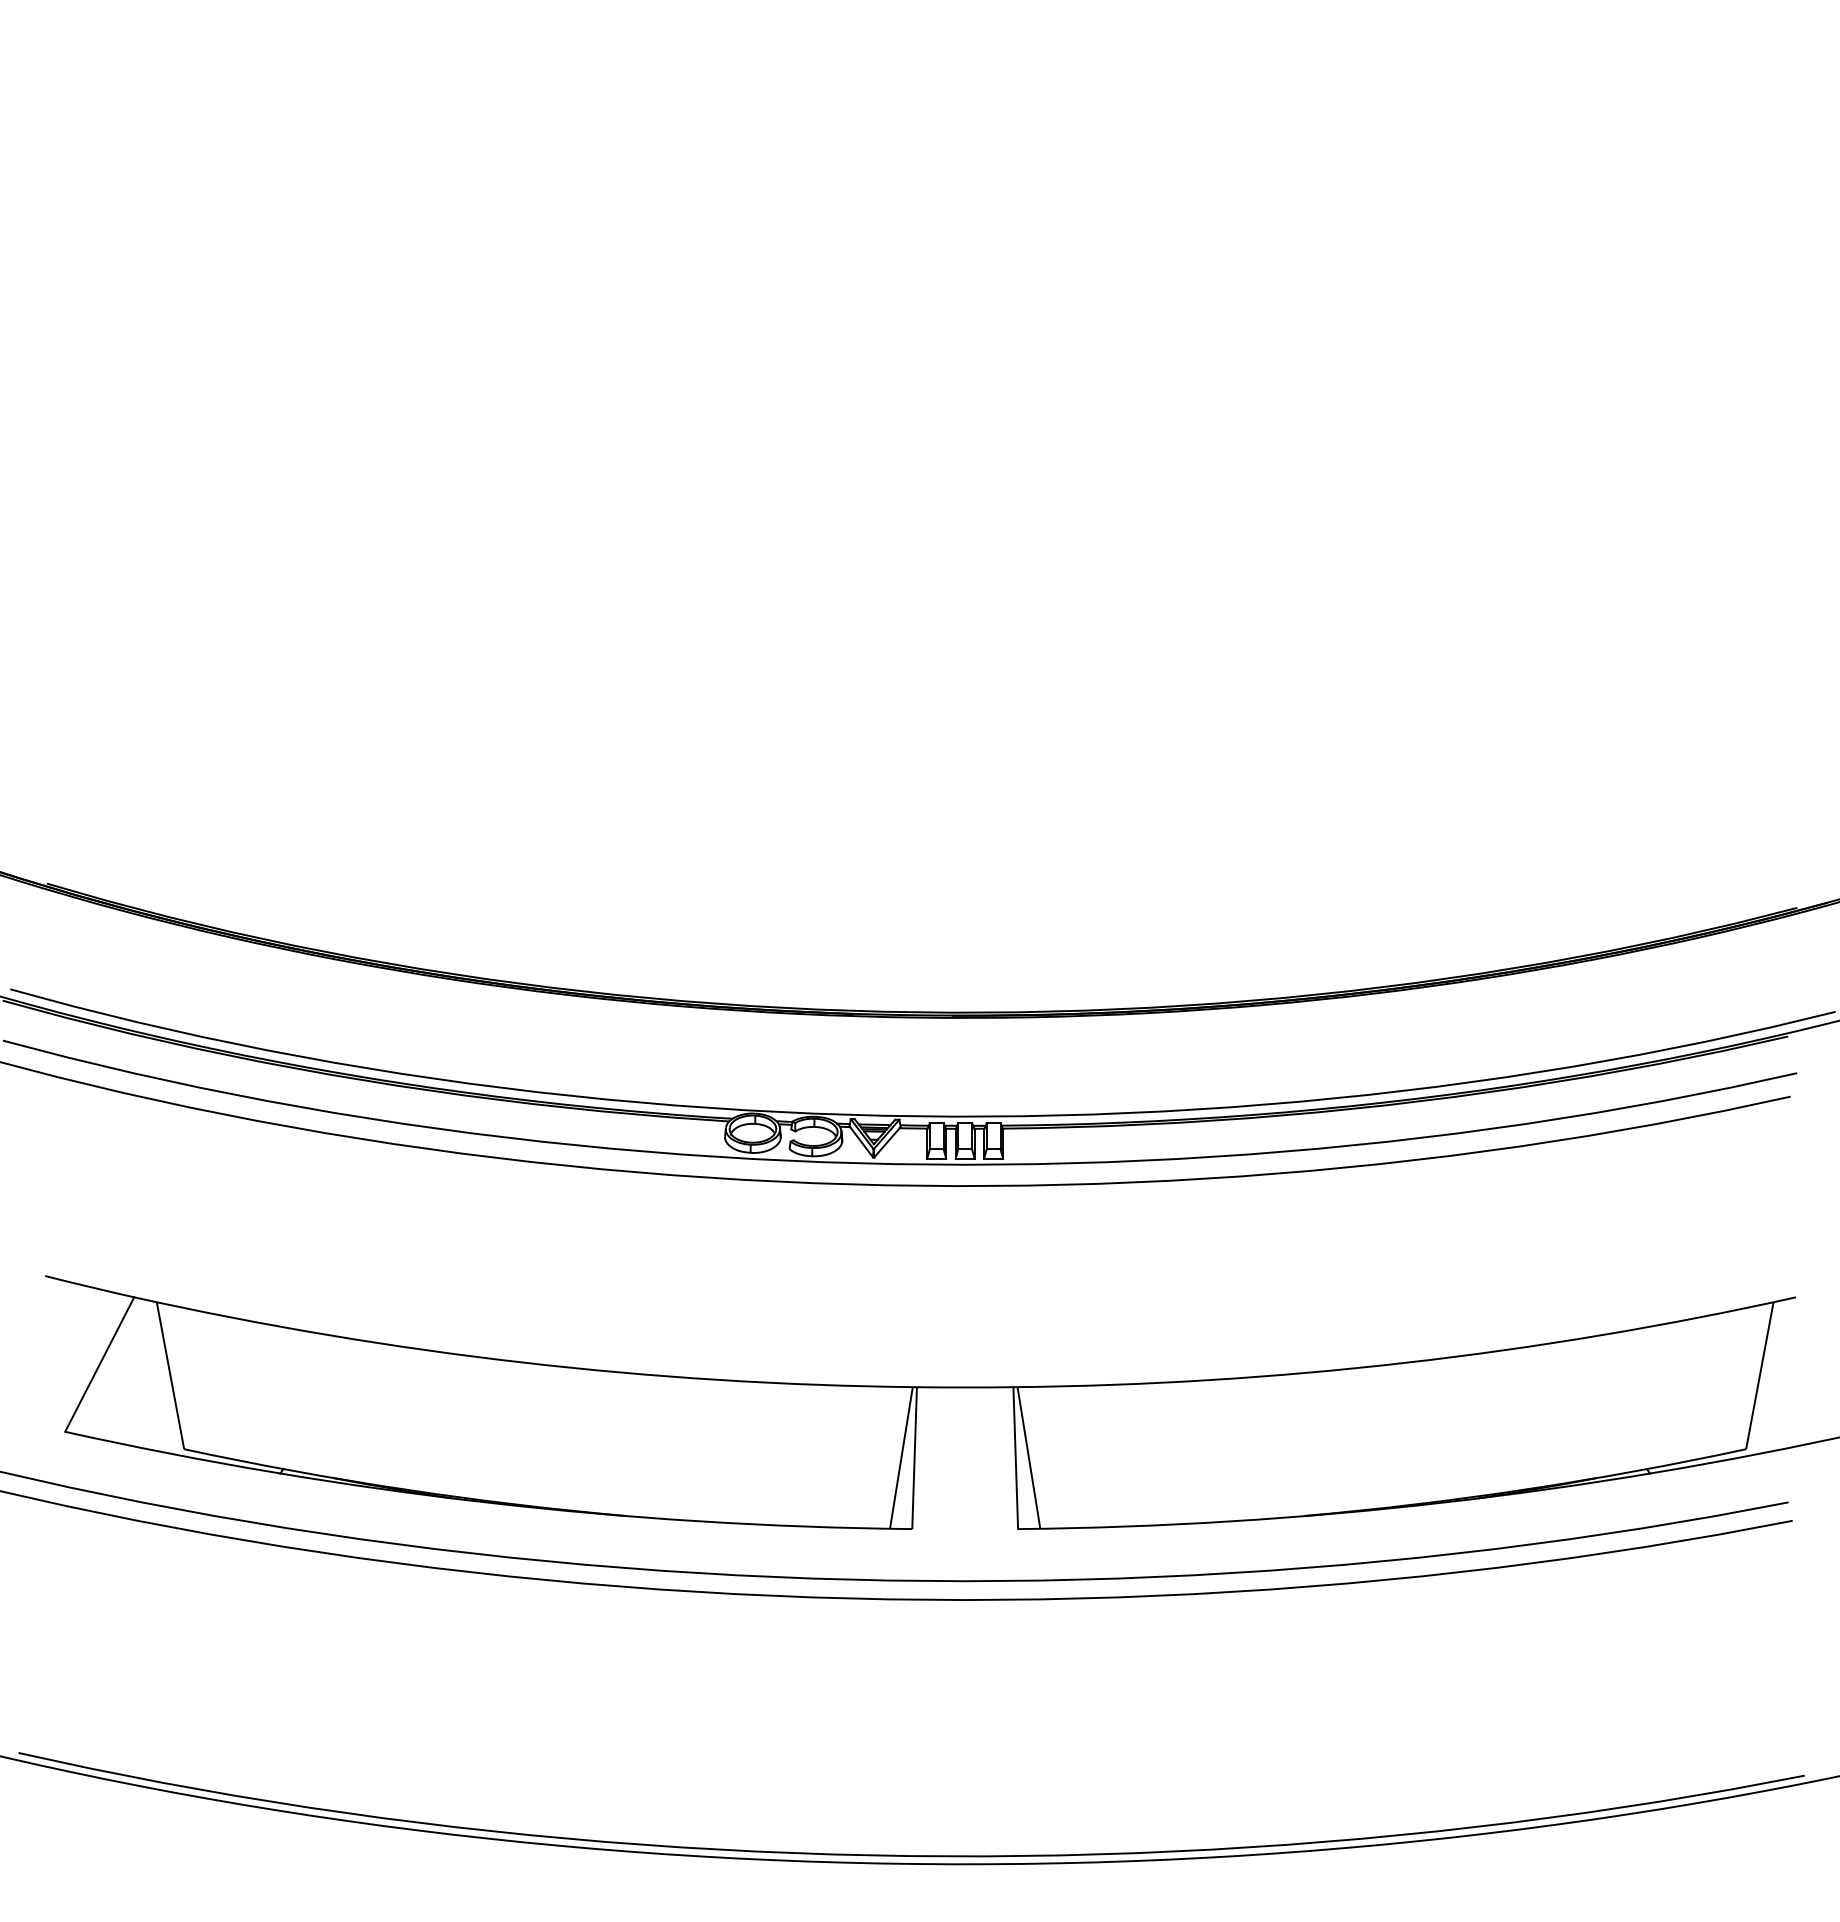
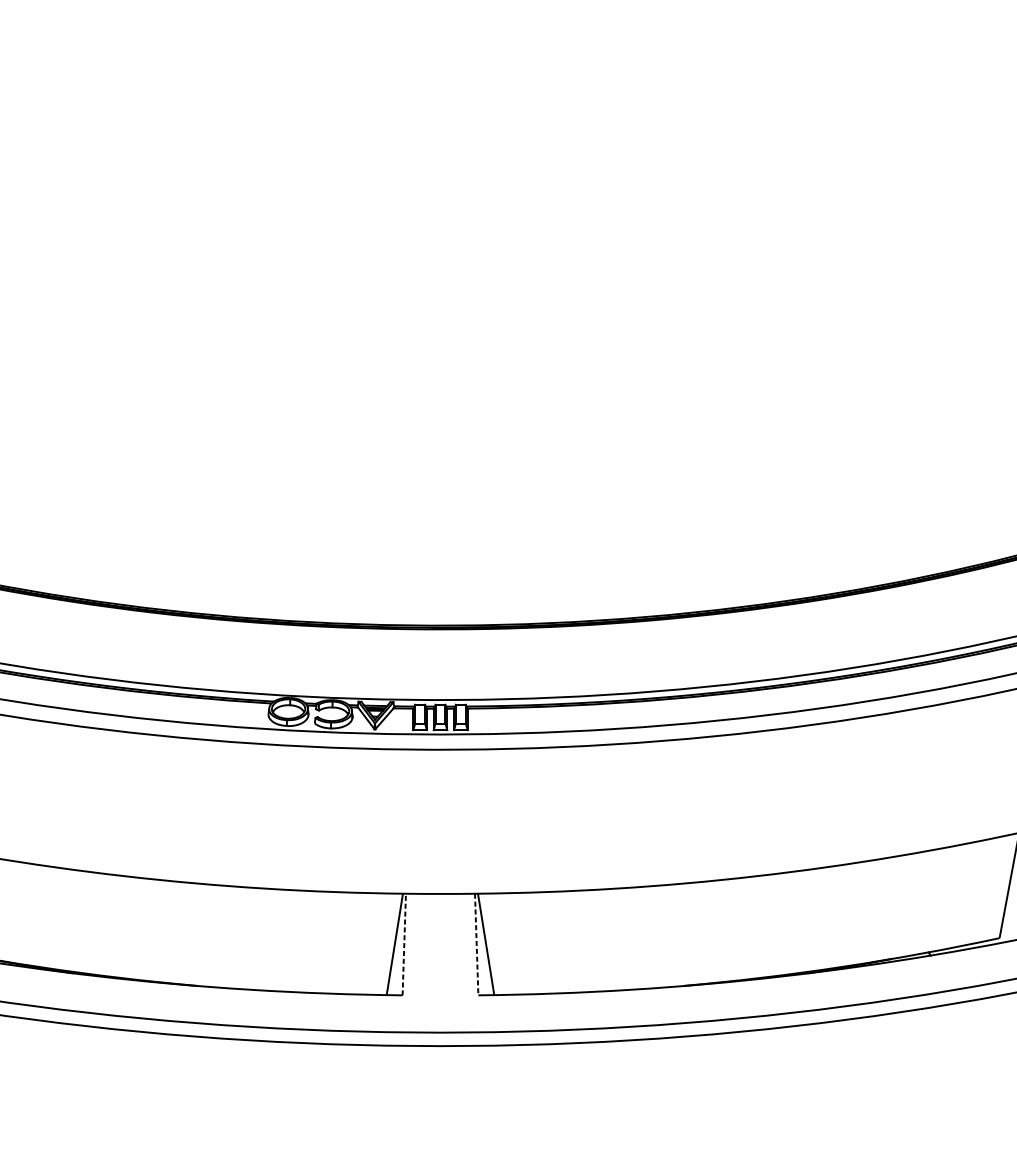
line: (914, 1457) -> (404, 944), solid -> dashed
line: (1015, 1458) -> (476, 944), solid -> dashed

